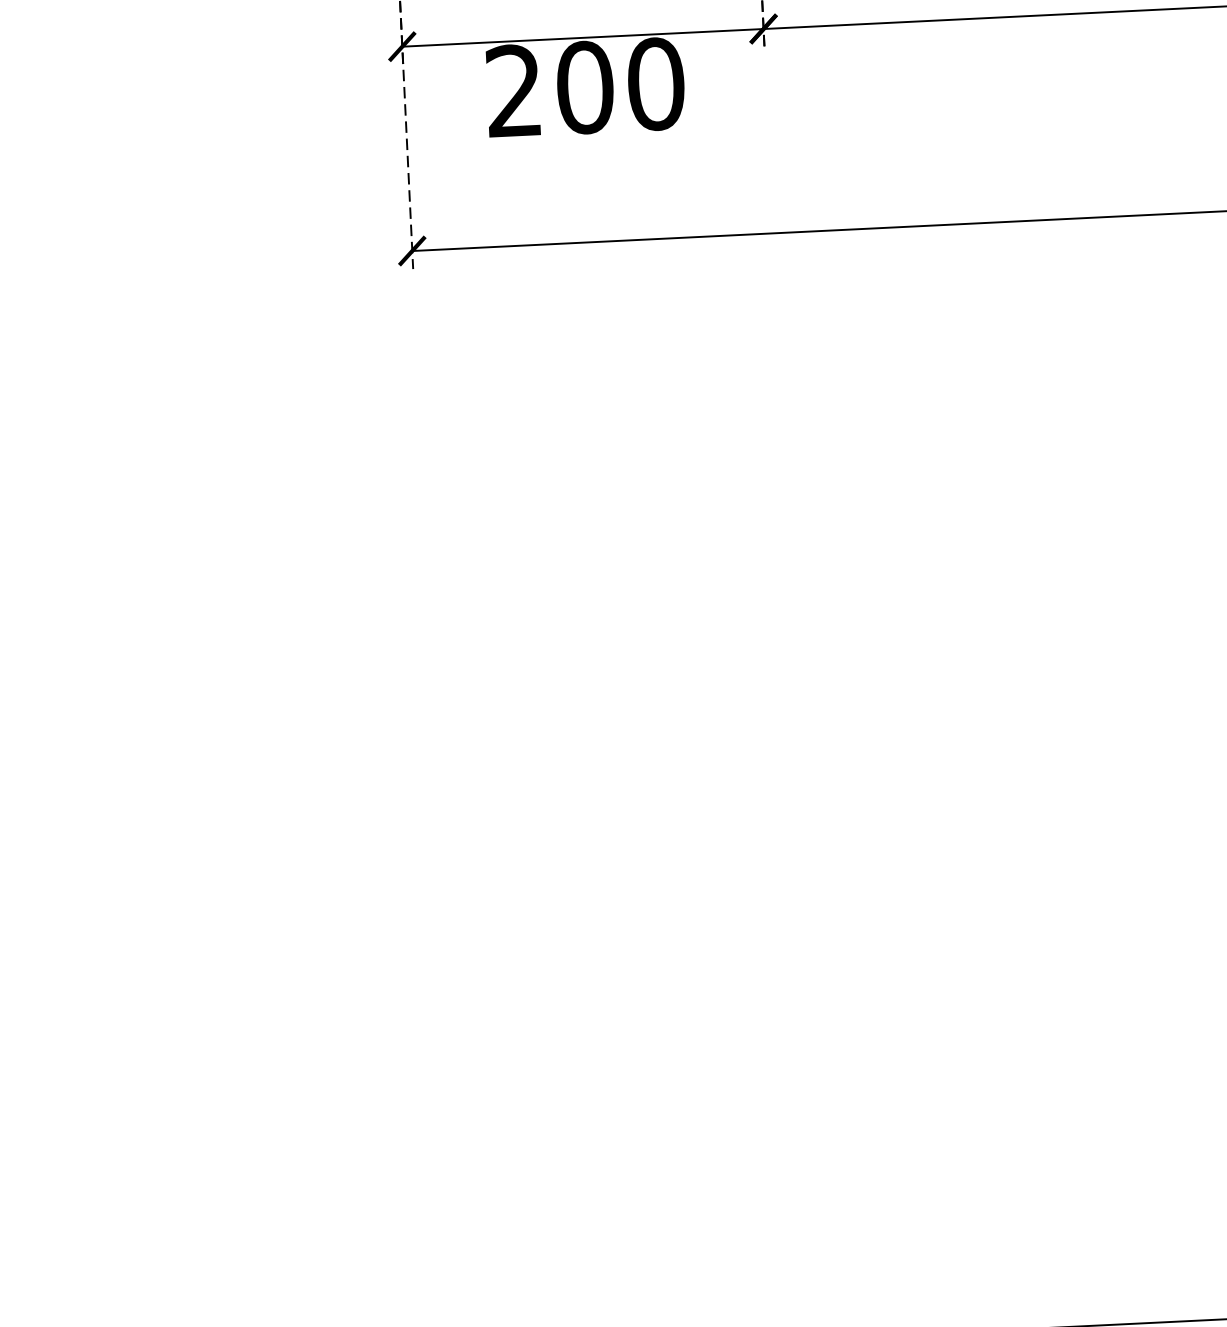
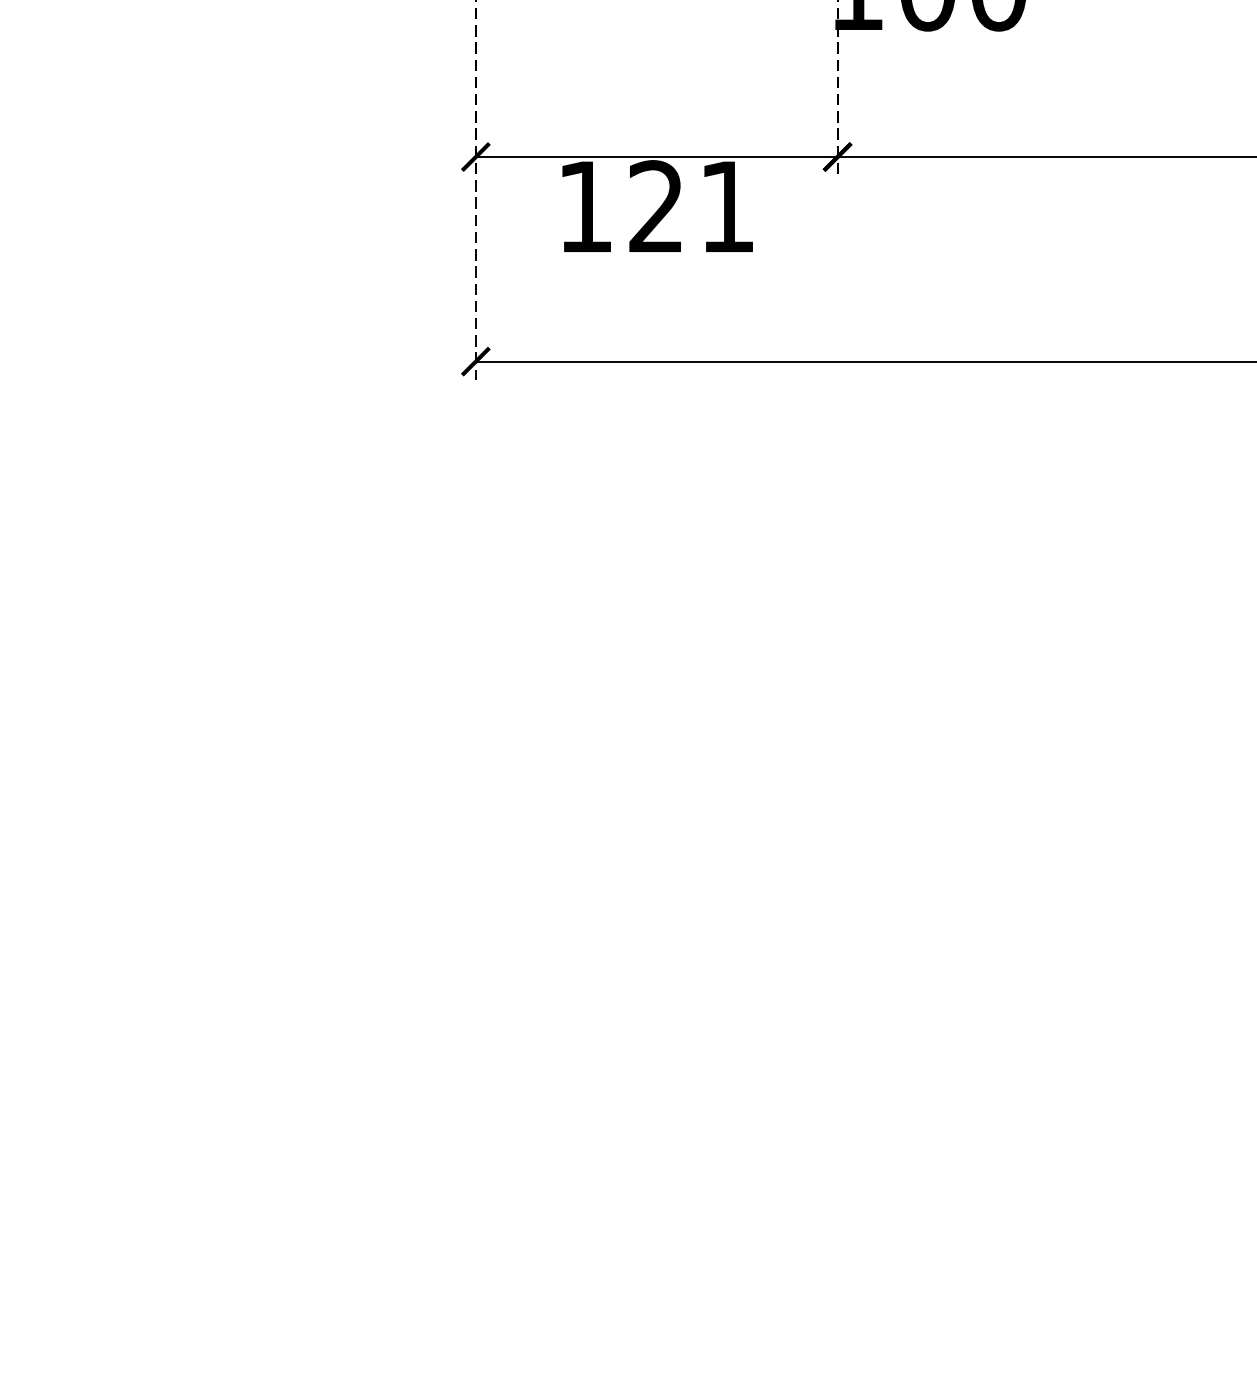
text: (585, 87) -> (656, 206), 200 -> 121

